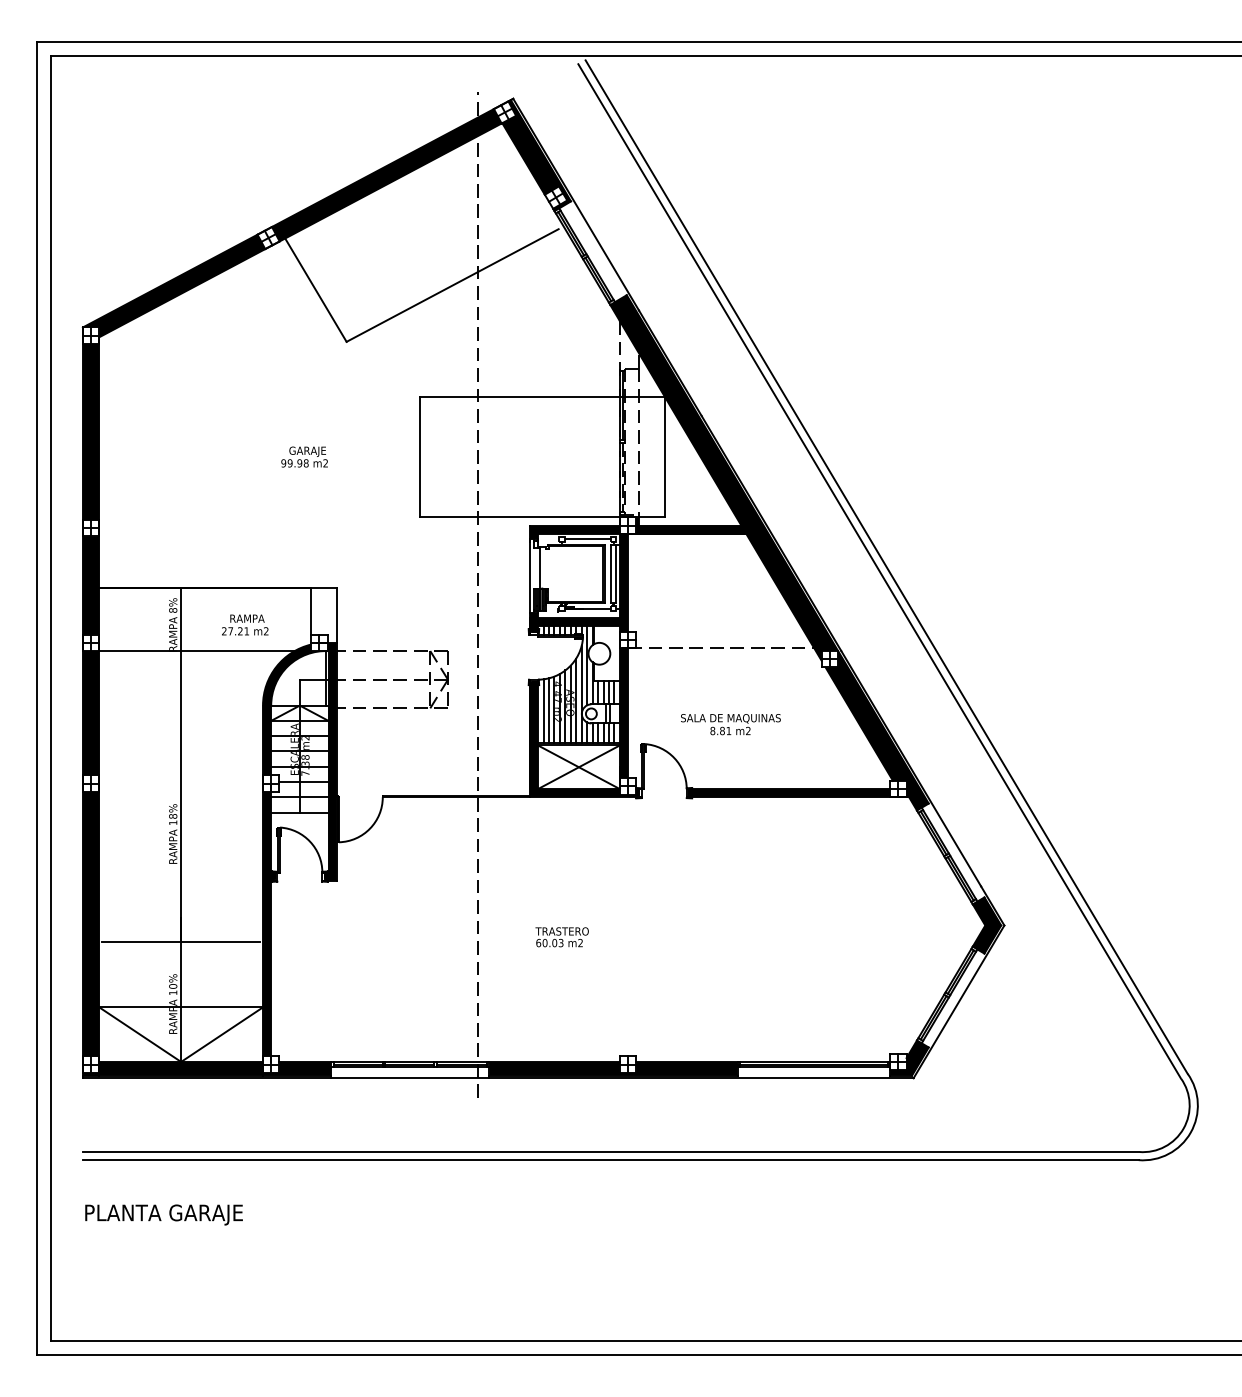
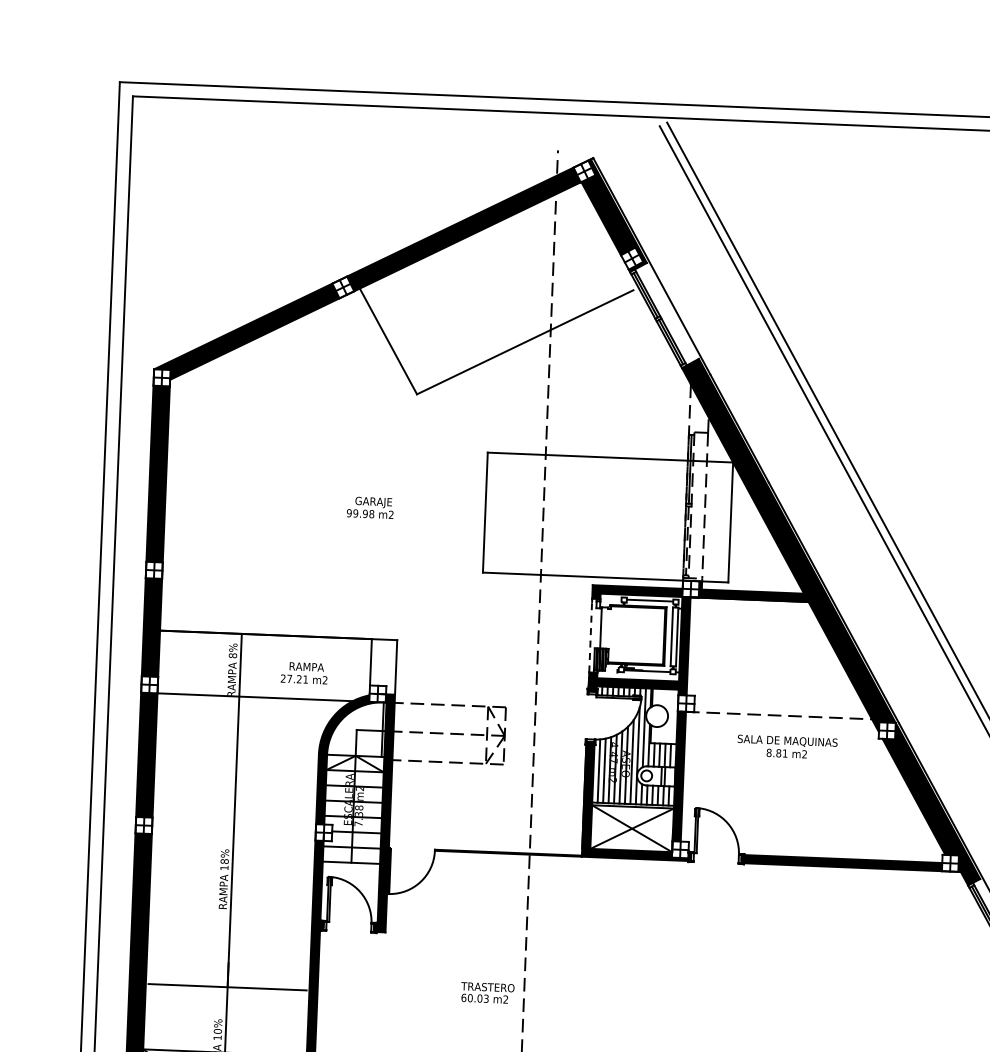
line: (529, 575) -> (590, 635), solid -> dashed
text: (730, 724) -> (787, 747), moved
text: (561, 937) -> (486, 993), moved

